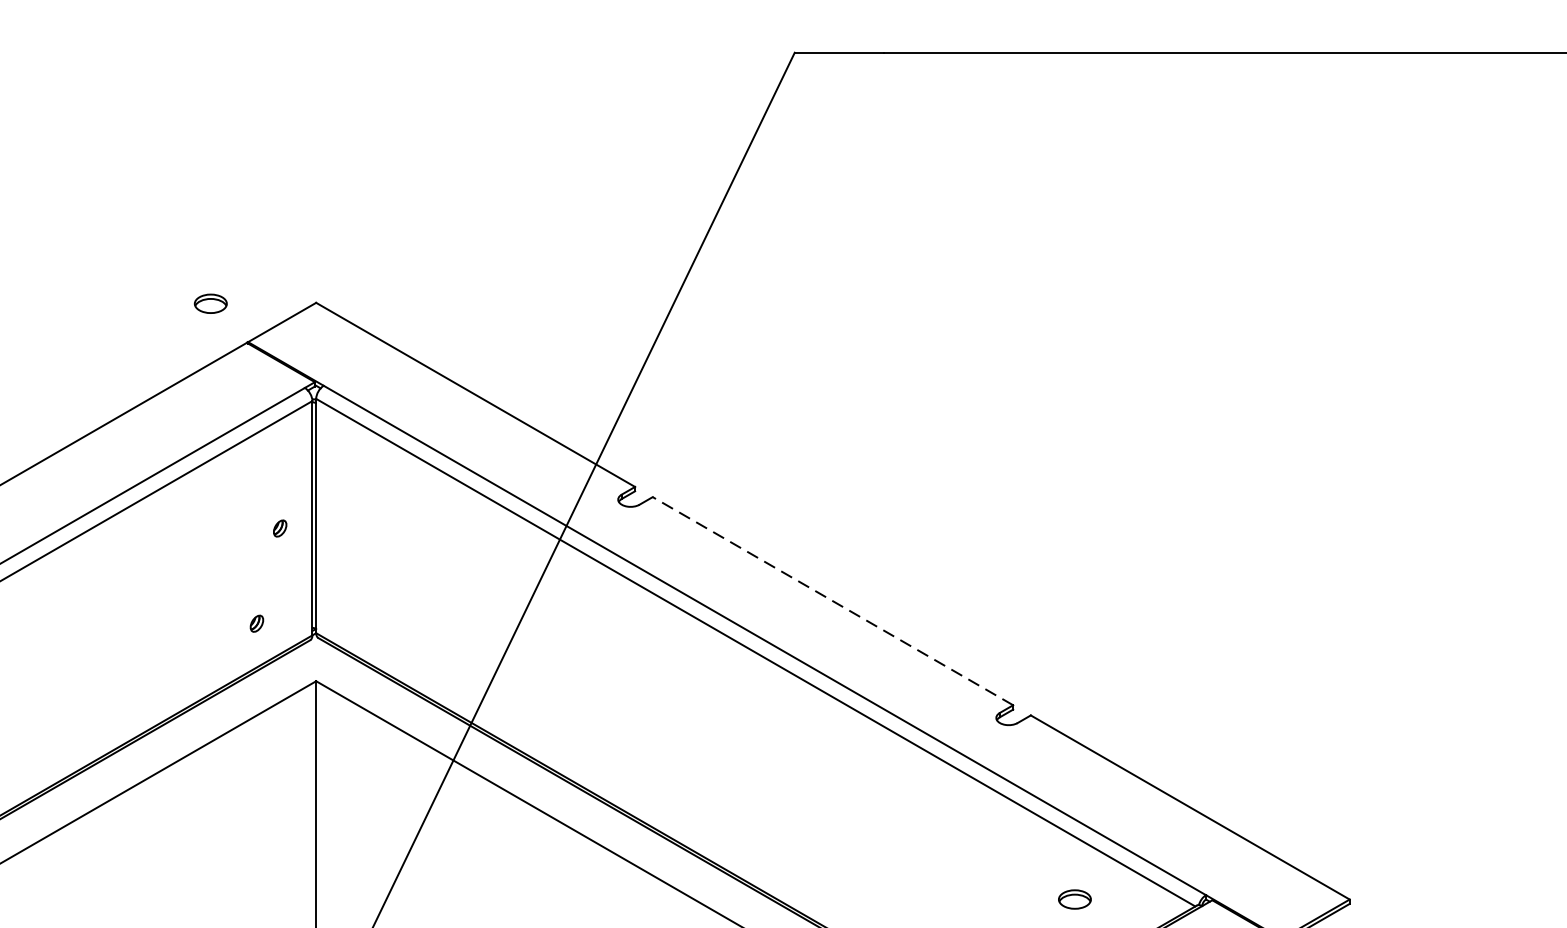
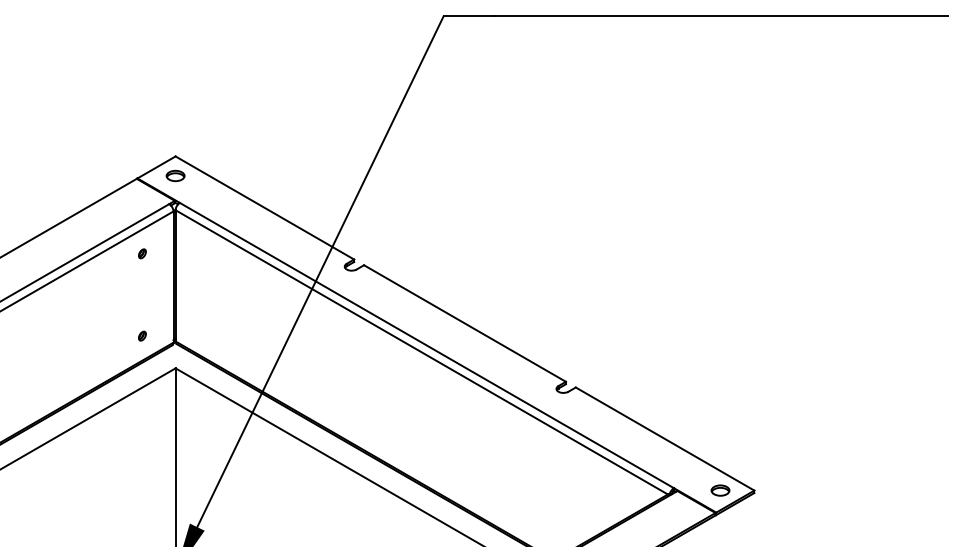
part: (210, 302) -> (175, 175), moved
part: (280, 527) -> (142, 253), moved
line: (833, 601) -> (465, 323), dashed -> solid
part: (1074, 899) -> (720, 490), moved

